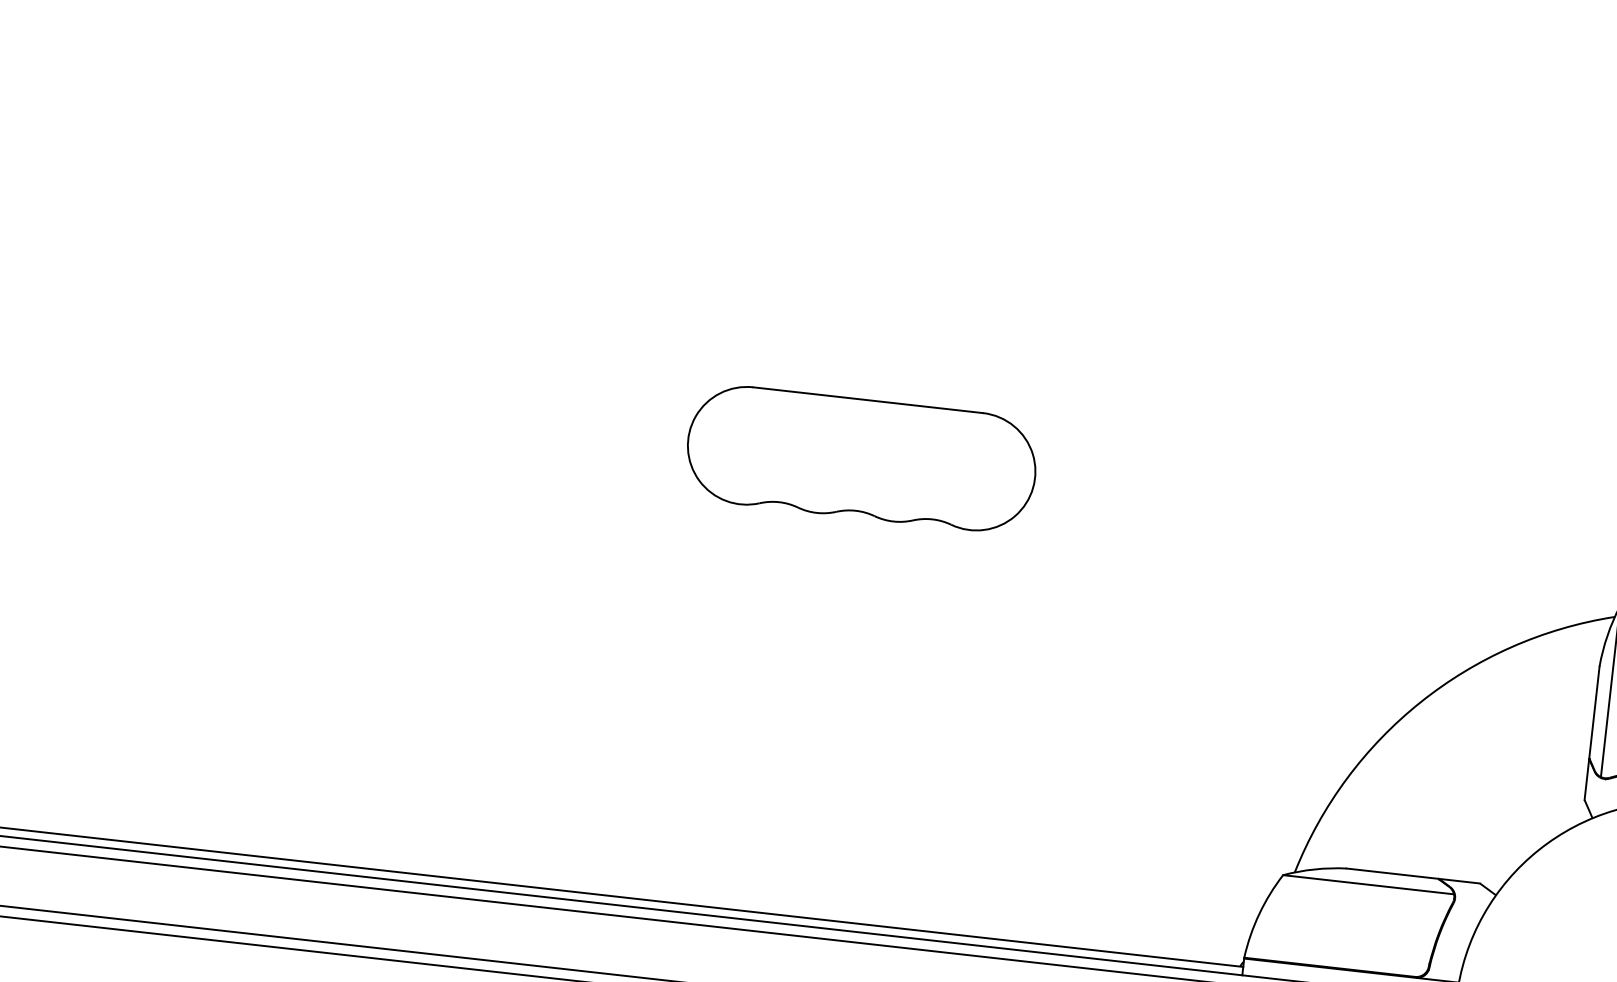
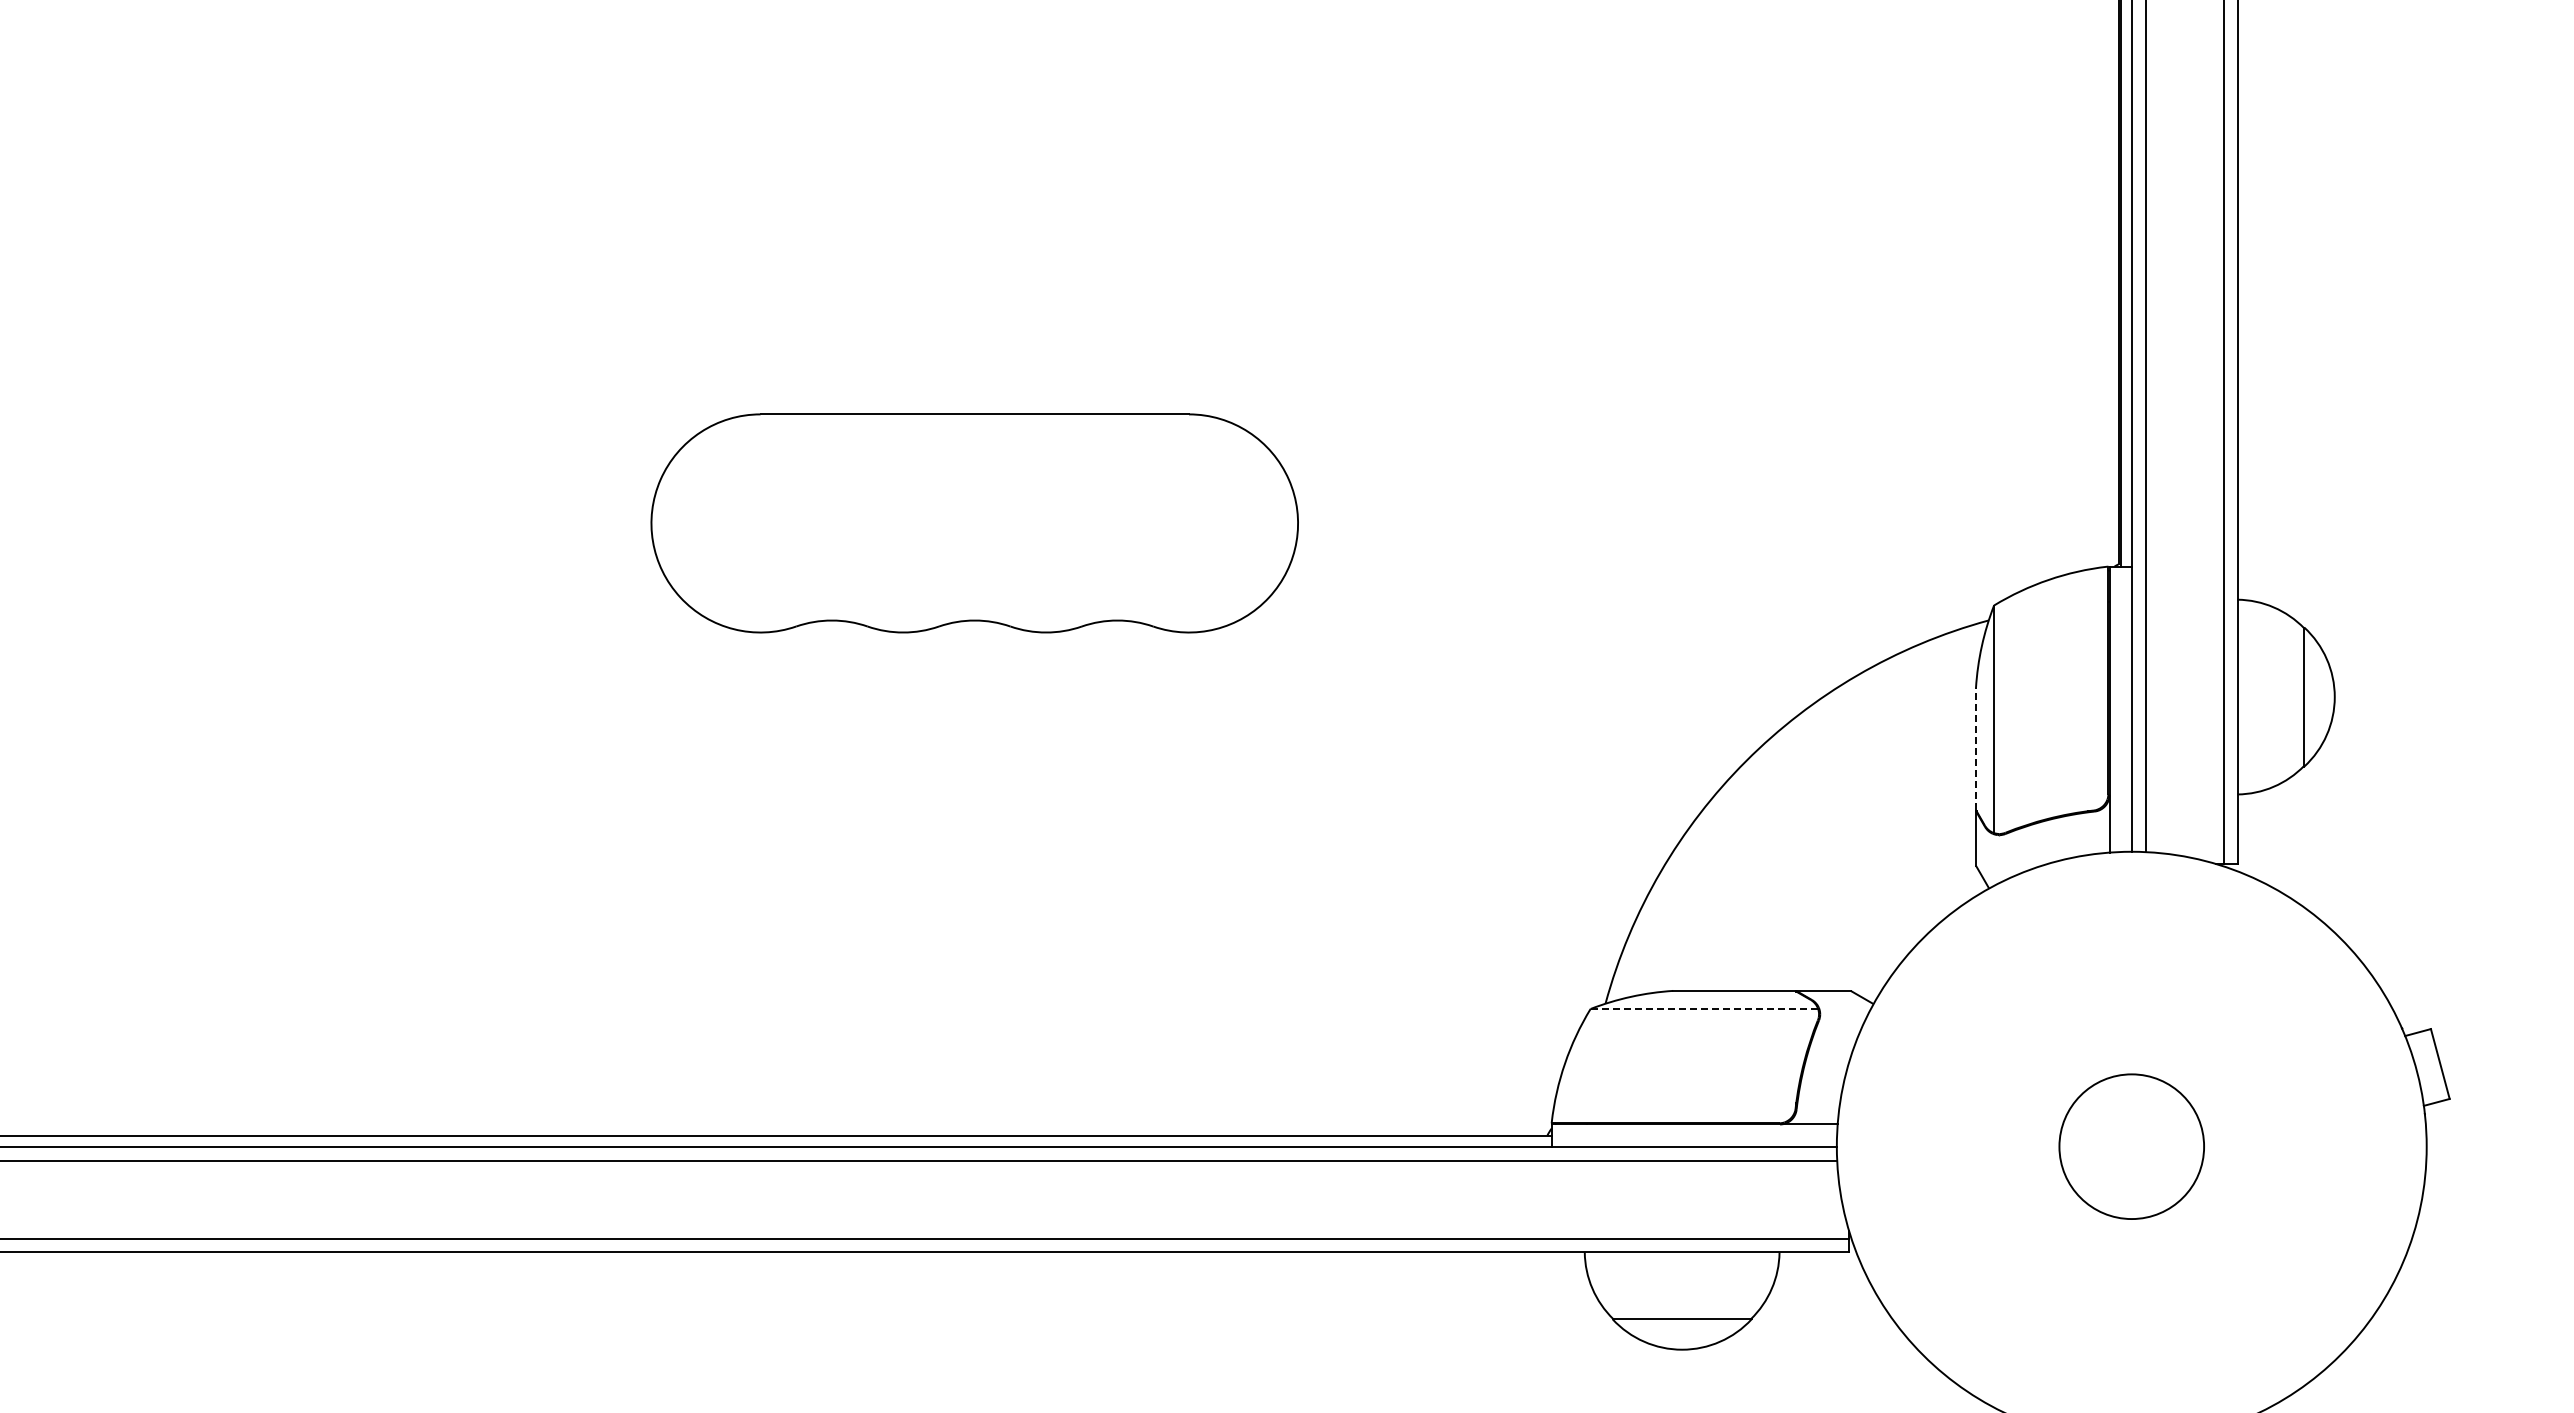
part: (861, 458) -> (974, 523), size x1.4
line: (1594, 712) -> (1975, 749), solid -> dashed
line: (1368, 884) -> (1704, 1008), solid -> dashed

